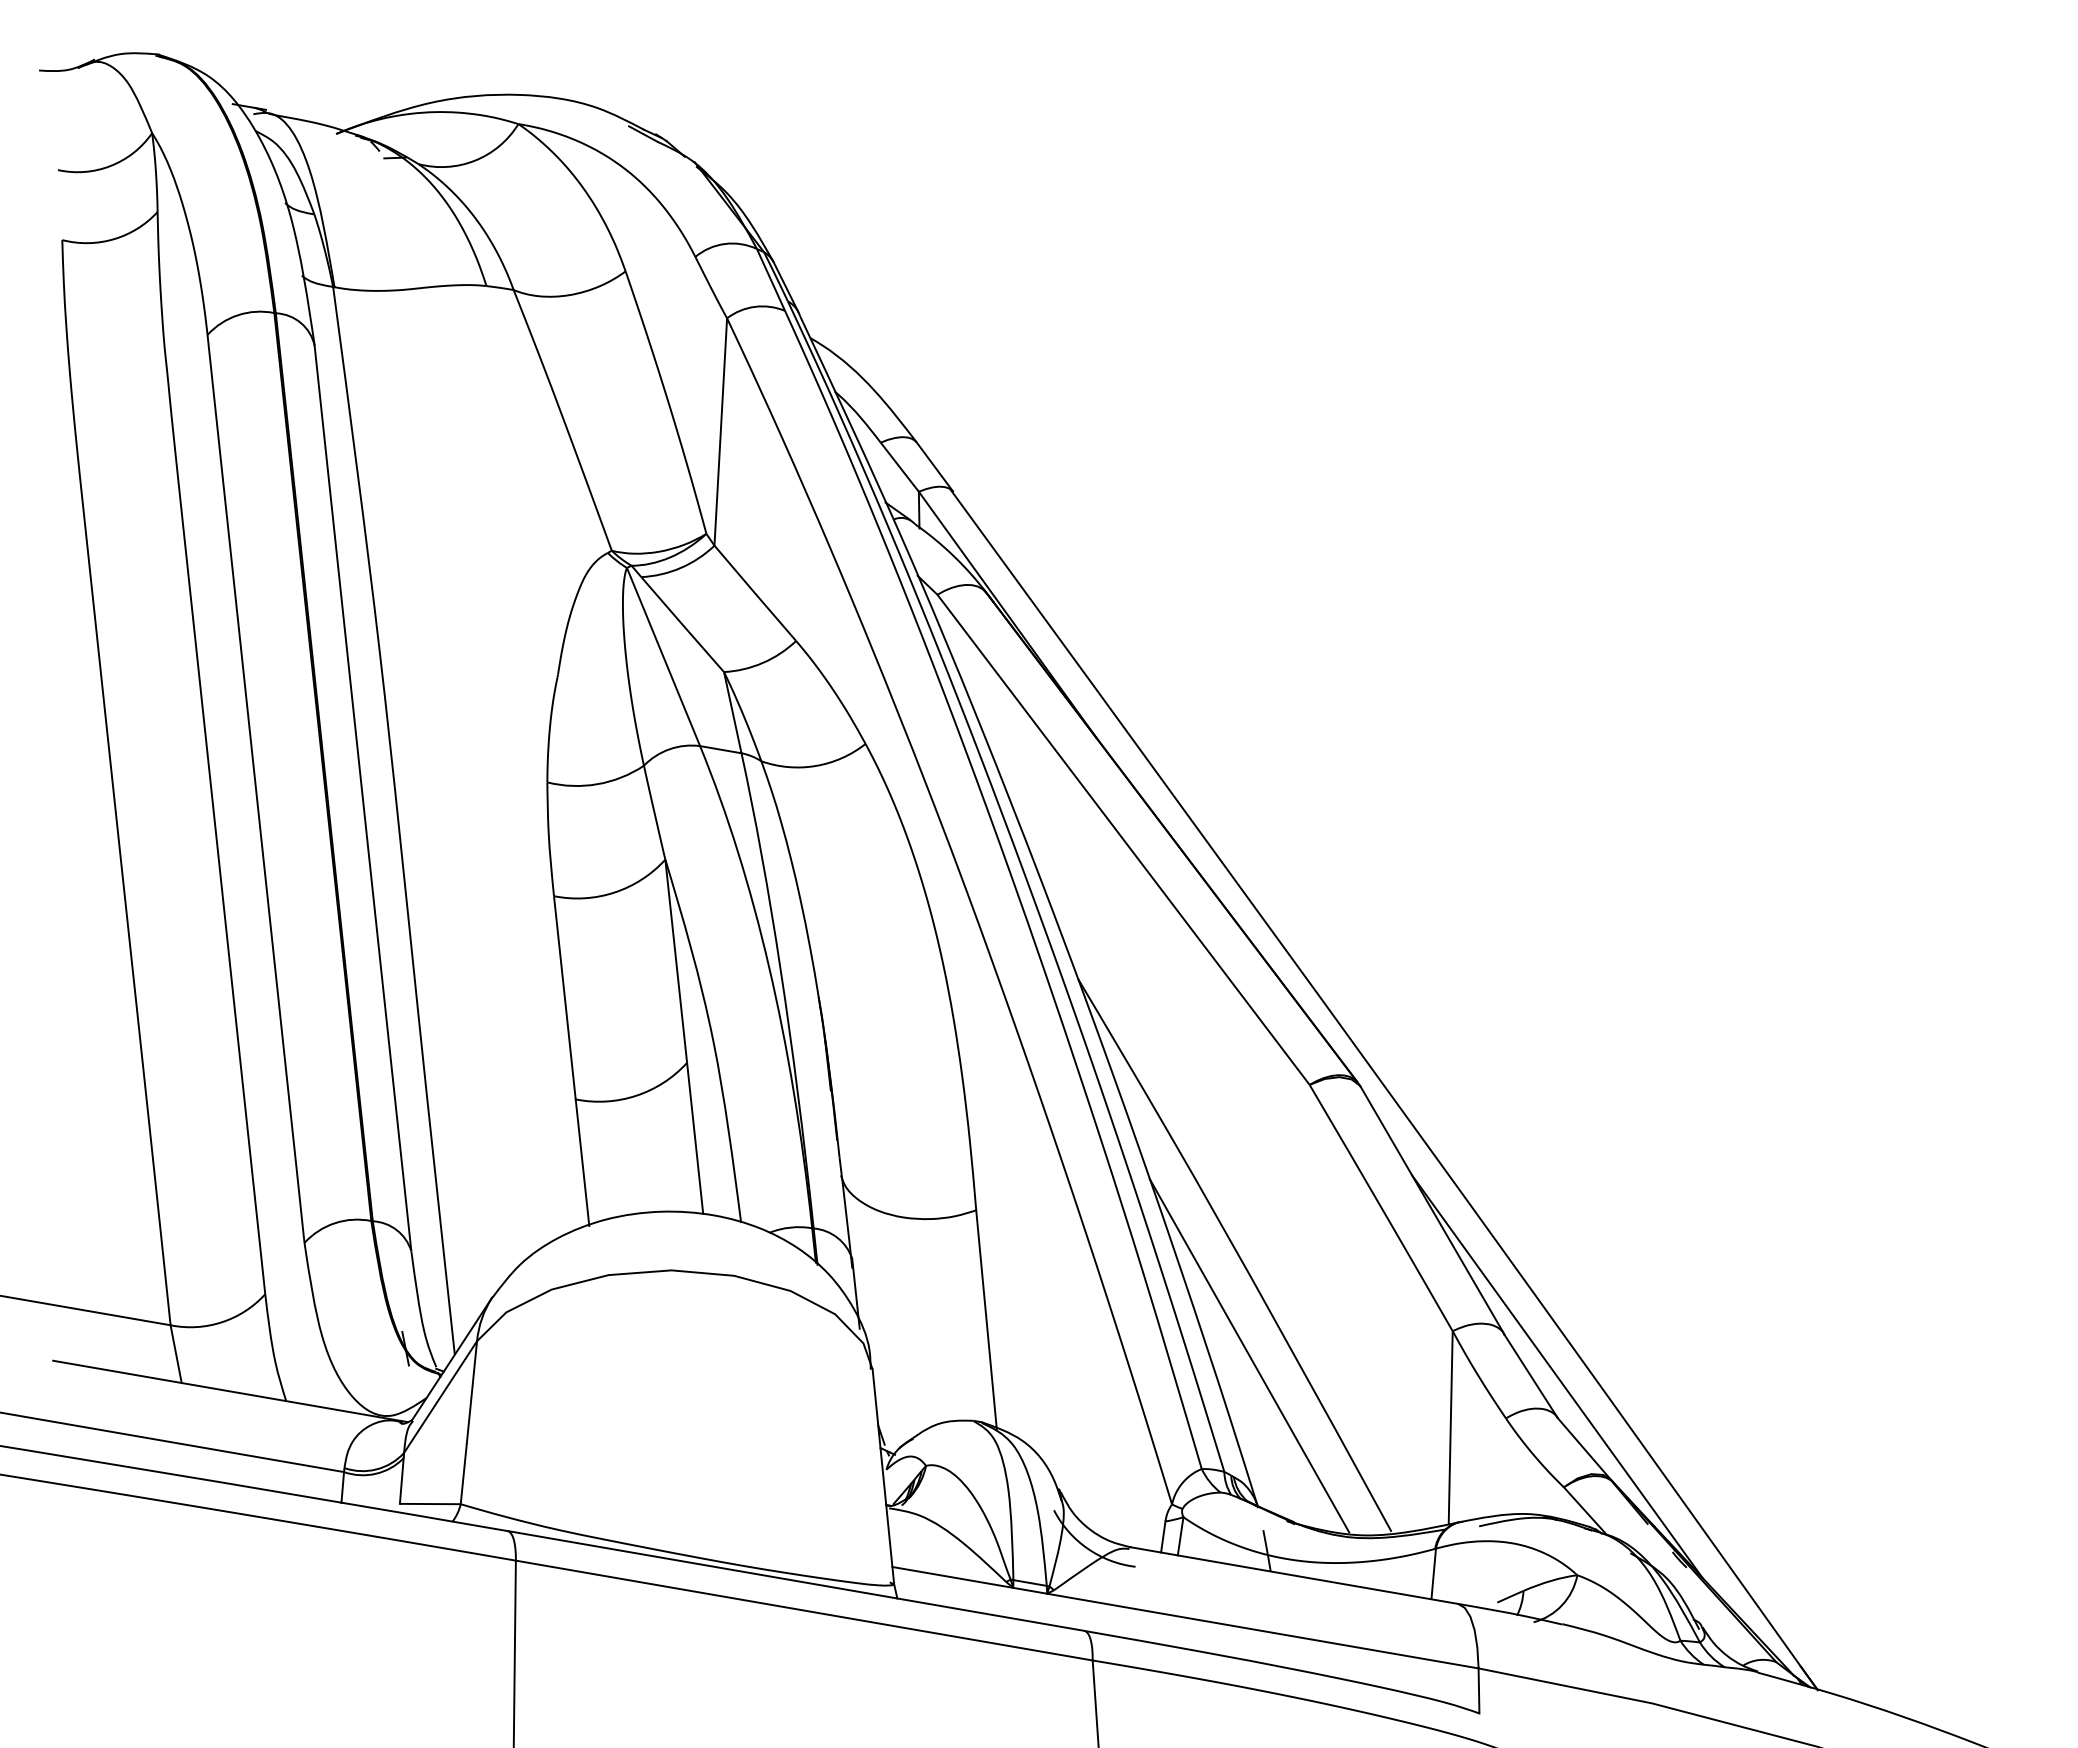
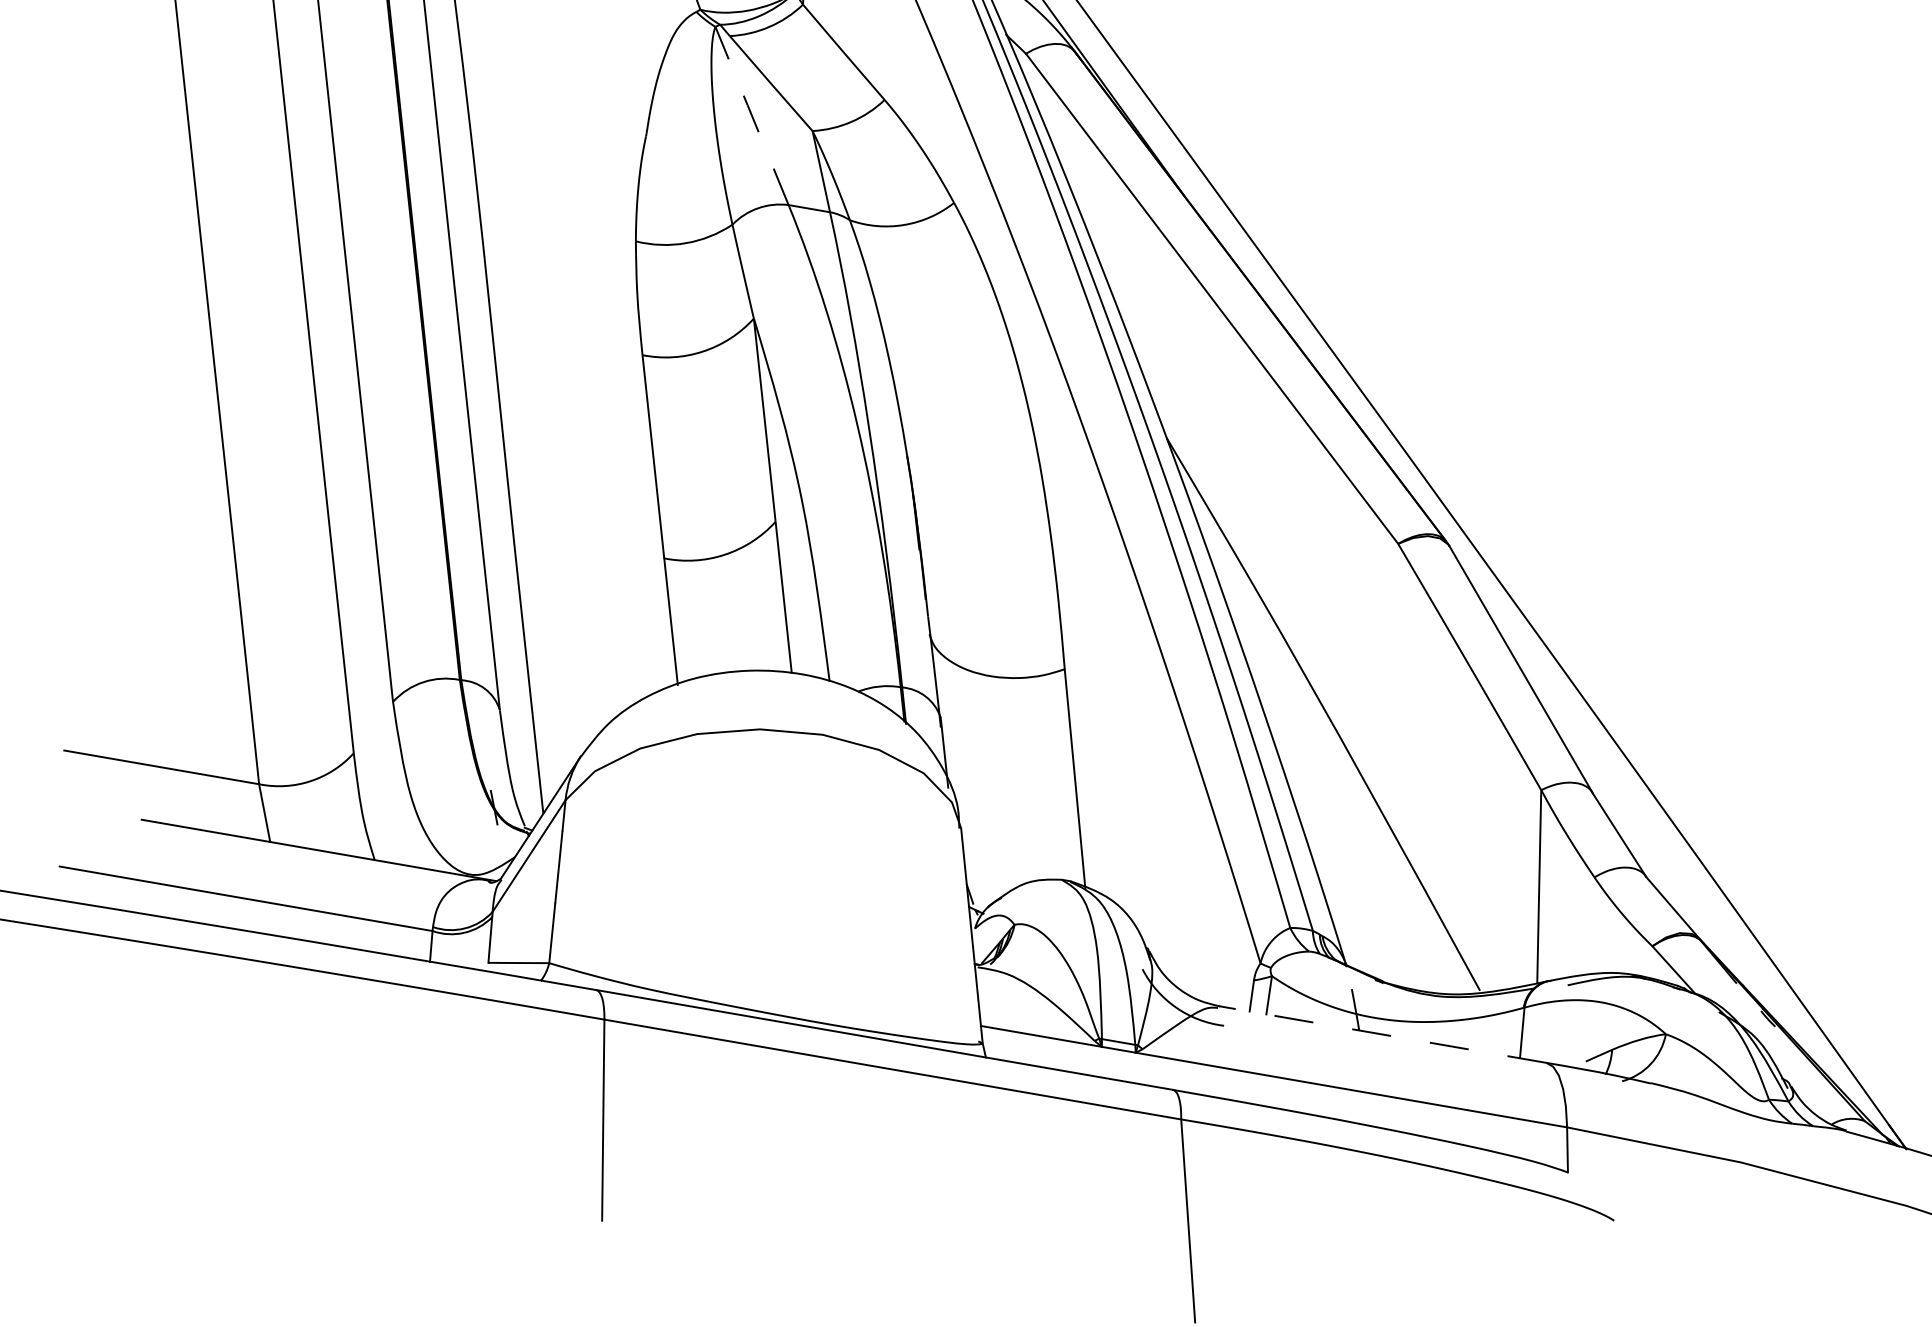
line: (663, 656) -> (752, 115), solid -> dashed
line: (1249, 1355) -> (1338, 814), removed
line: (1557, 1376) -> (1646, 835), removed
line: (1293, 1575) -> (1382, 1034), solid -> dashed

